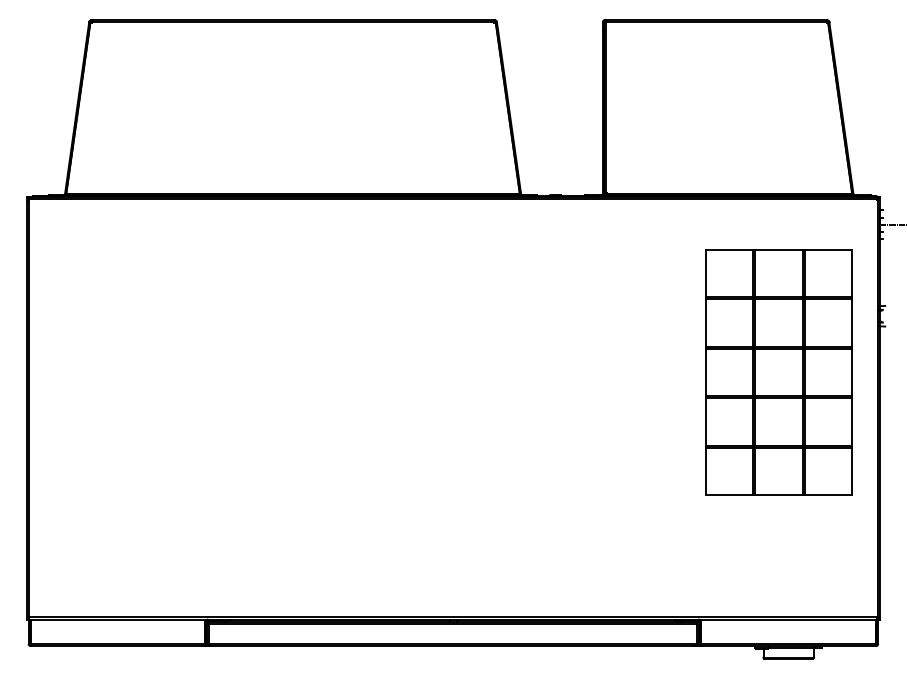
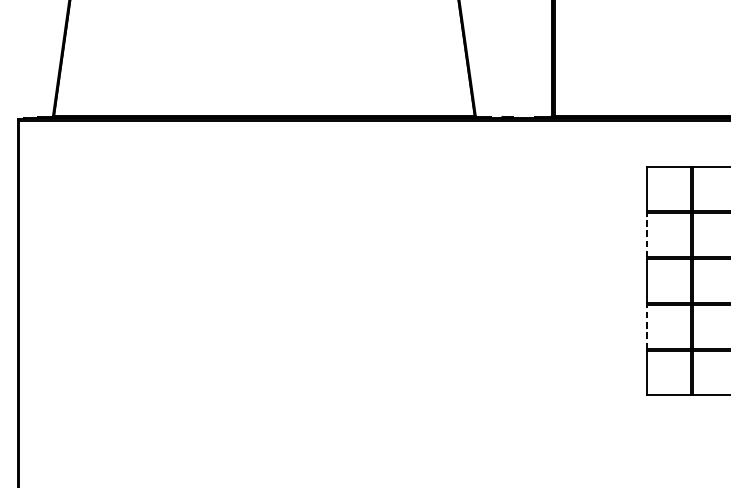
line: (705, 322) -> (646, 234), solid -> dashed
line: (705, 421) -> (646, 326), solid -> dashed

